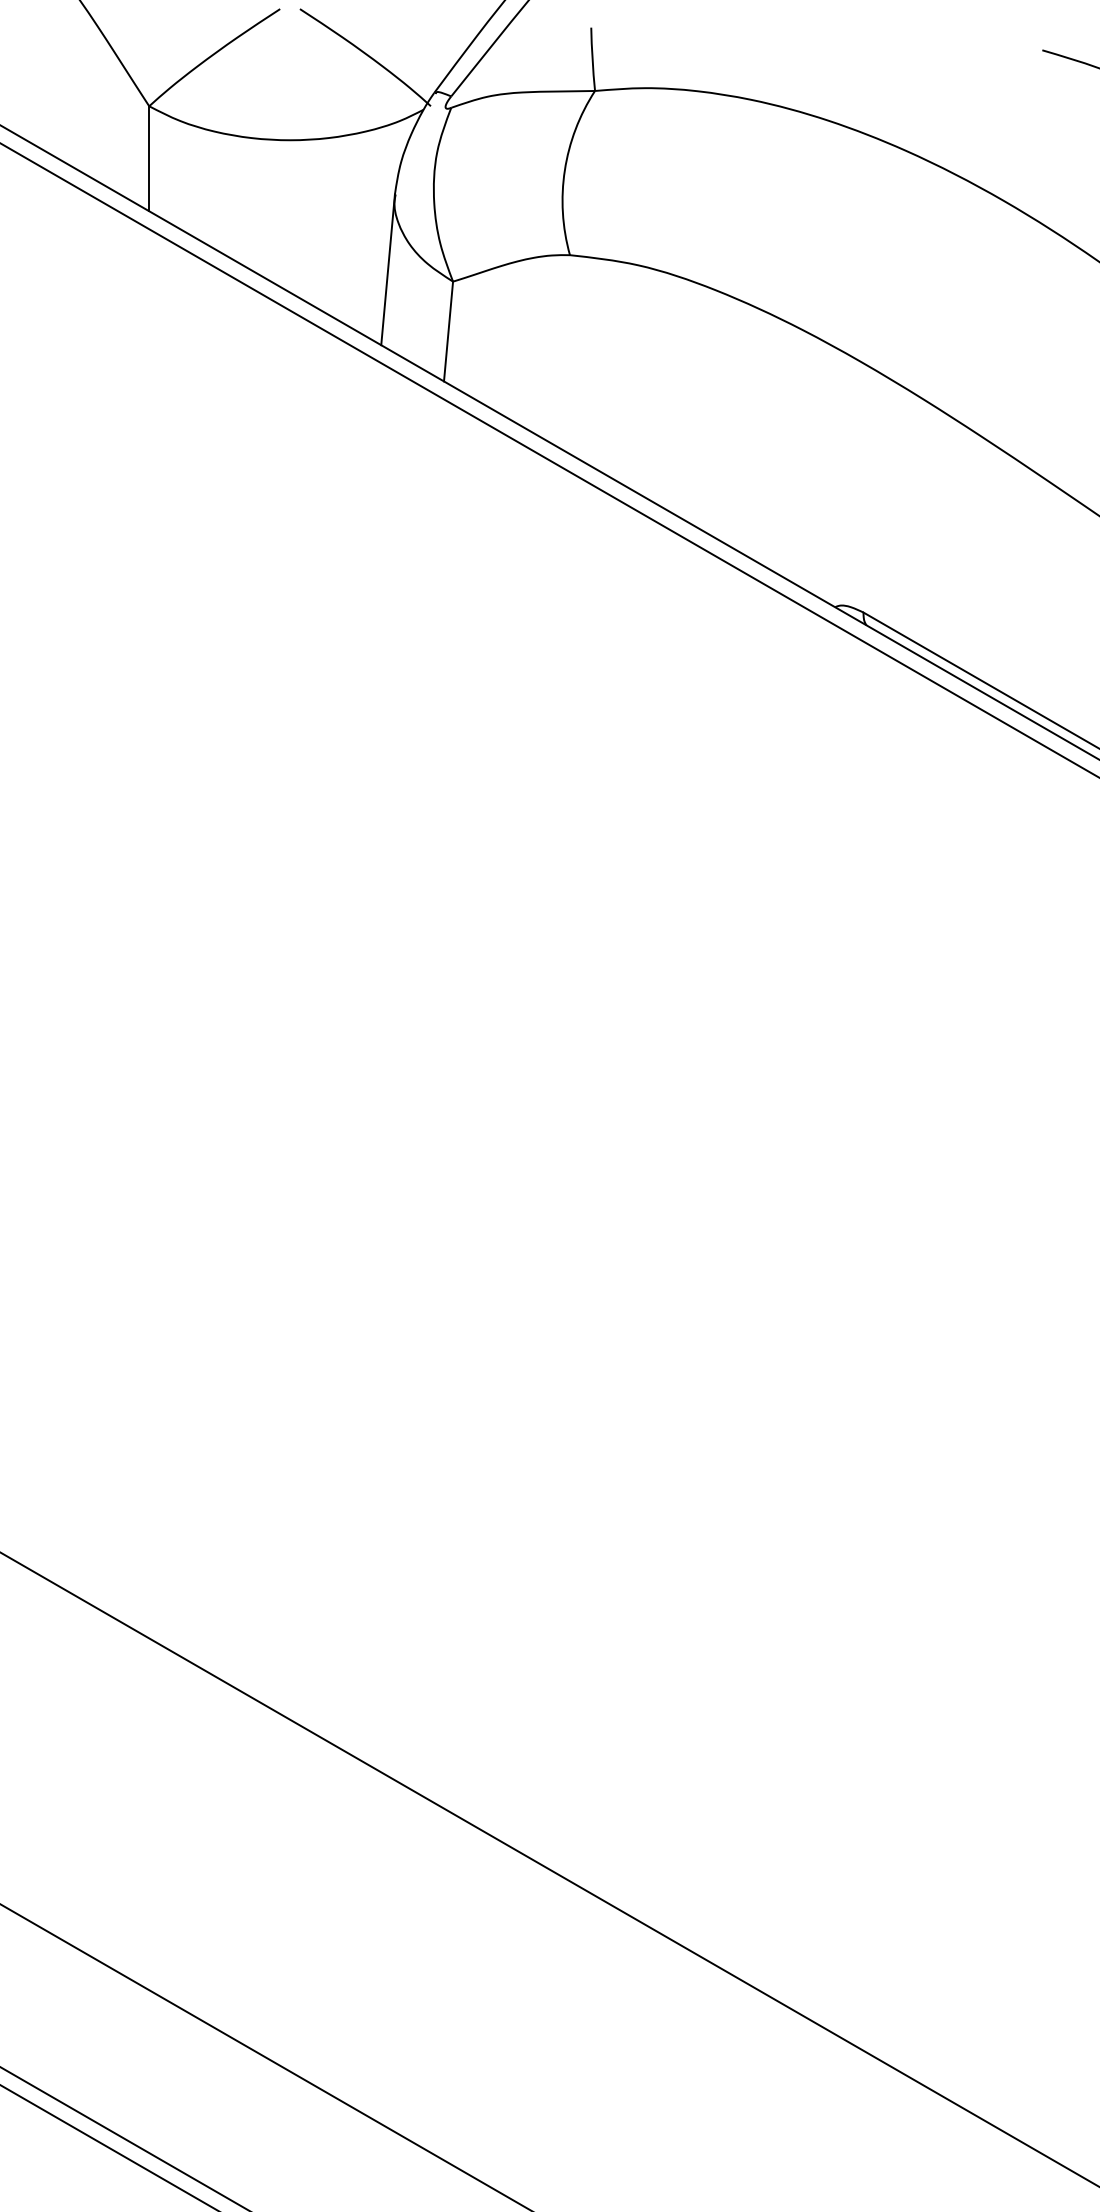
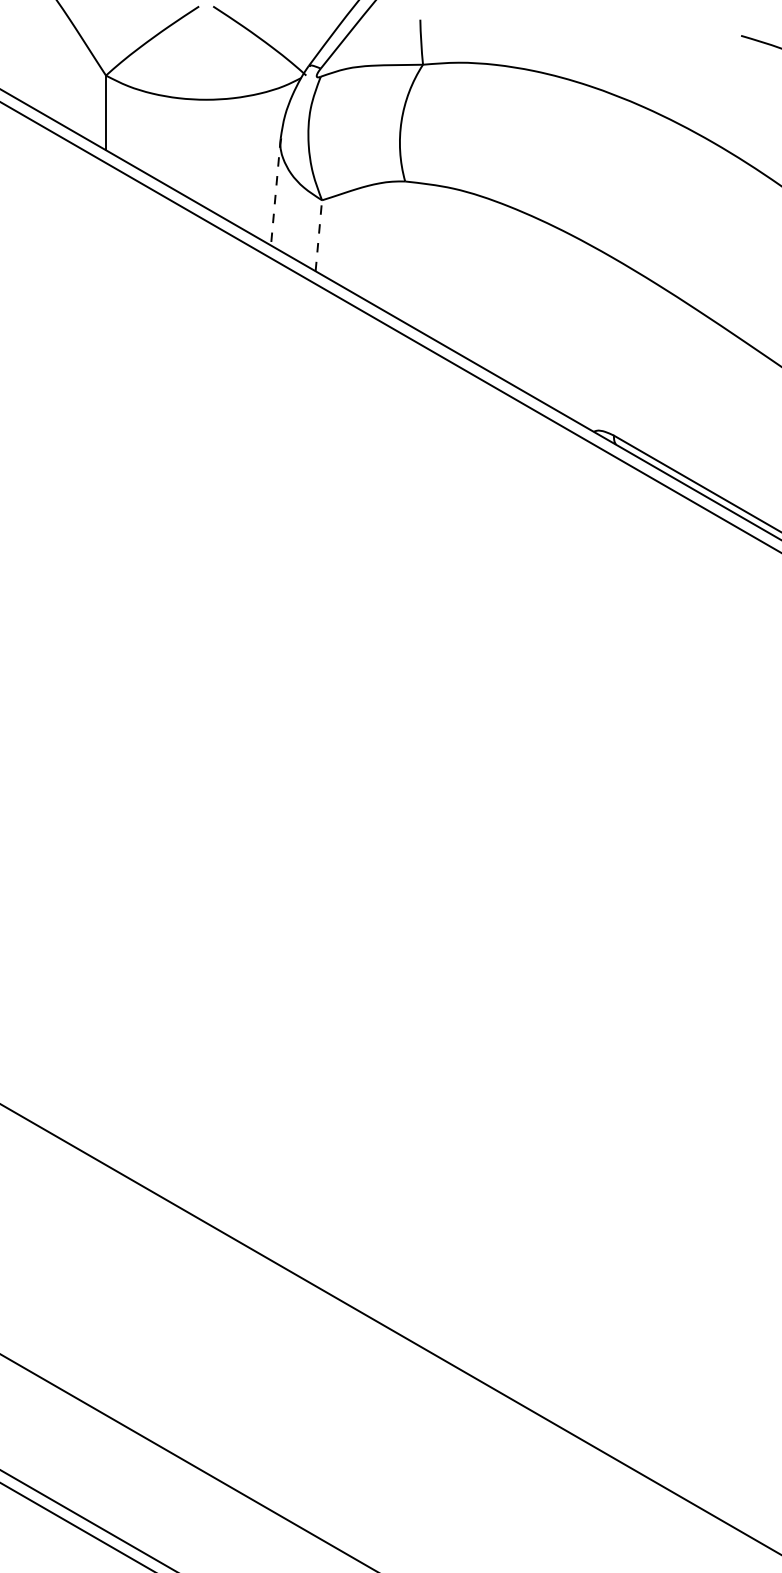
line: (387, 269) -> (275, 191), solid -> dashed
line: (448, 331) -> (318, 235), solid -> dashed

